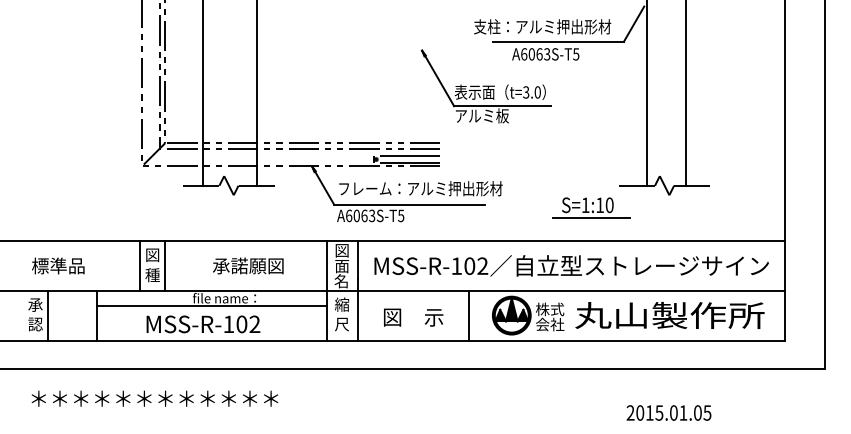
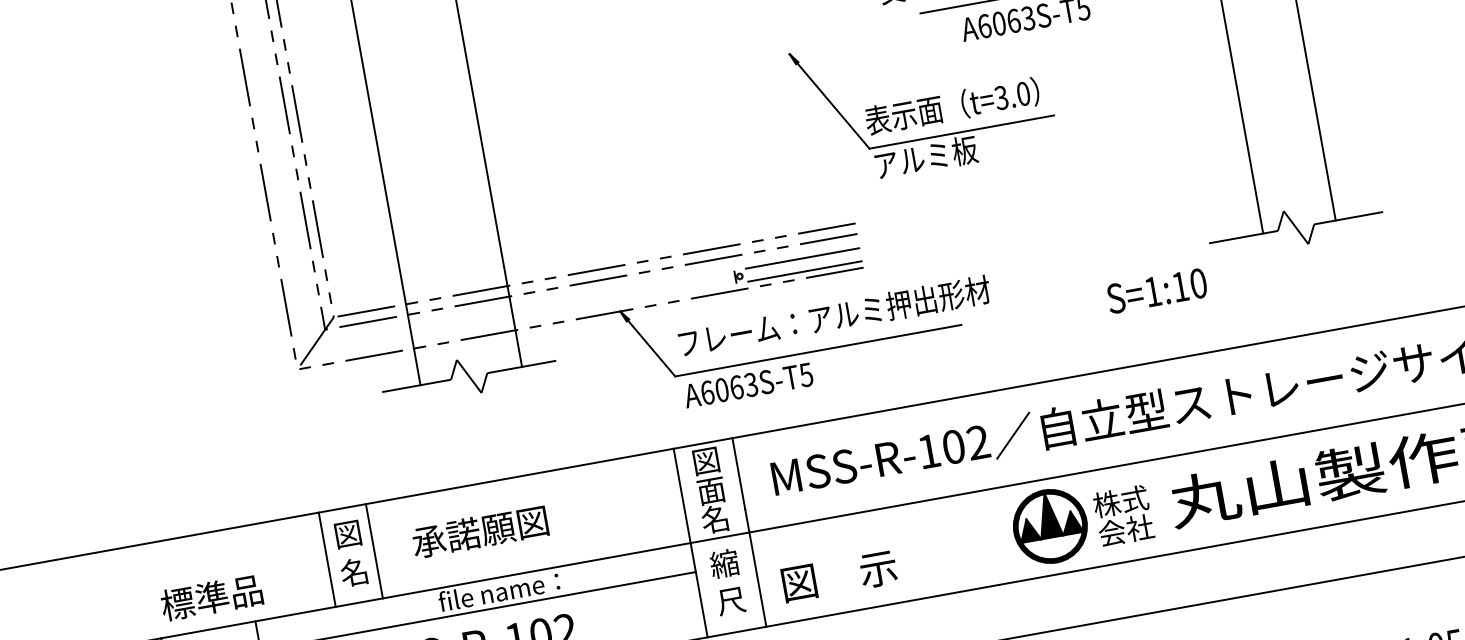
line: (591, 217) -> (1168, 312), removed
text: (58, 265) -> (211, 596), moved
text: (248, 265) -> (480, 530), moved
text: (152, 275) -> (354, 573), 種 -> 名
line: (469, 315) -> (970, 540), removed
text: (413, 317) -> (839, 575), moved

